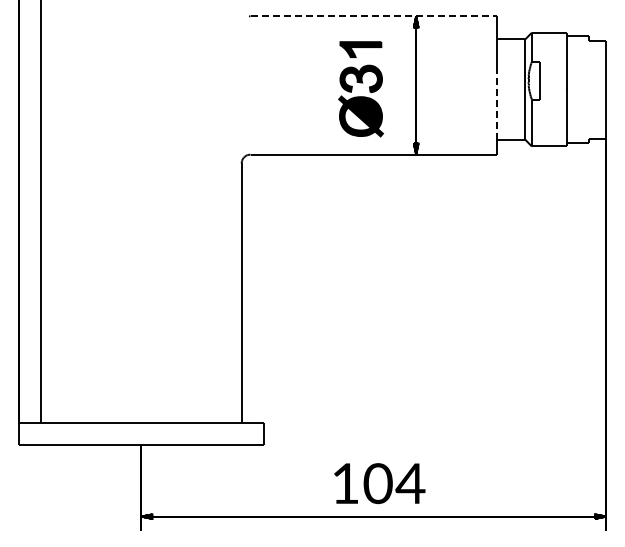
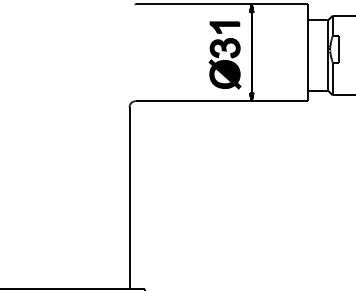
line: (374, 16) -> (222, 4), dashed -> solid
part: (360, 89) -> (224, 55), moved
line: (496, 103) -> (307, 65), dashed -> solid

